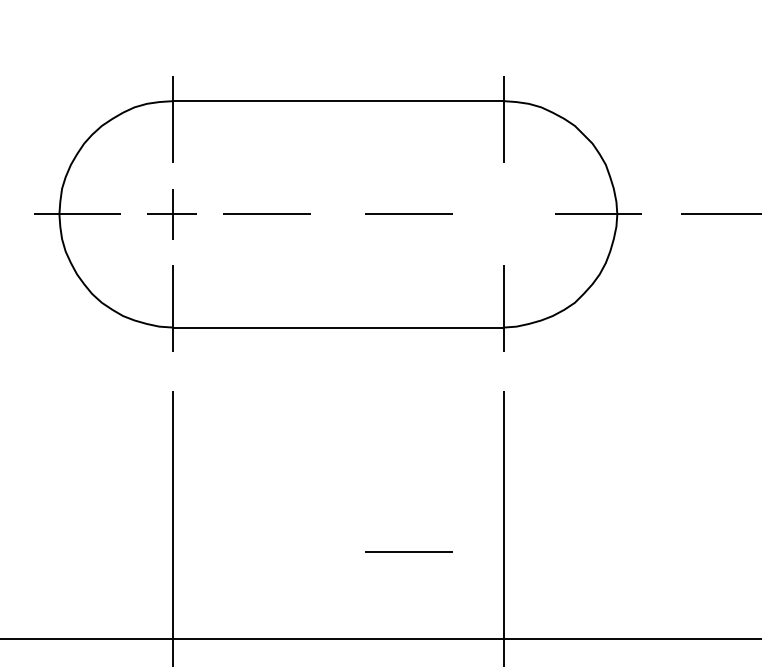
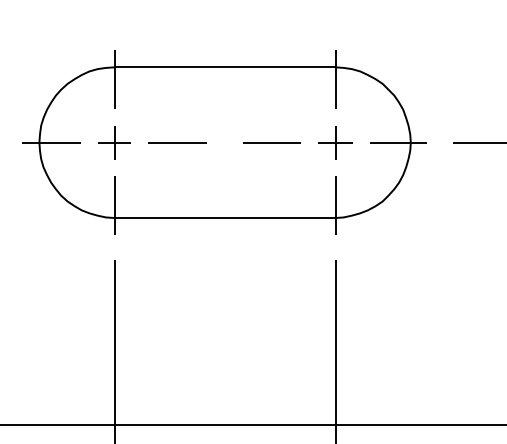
part: (504, 214) -> (335, 142), added
line: (408, 552) -> (271, 367), removed

